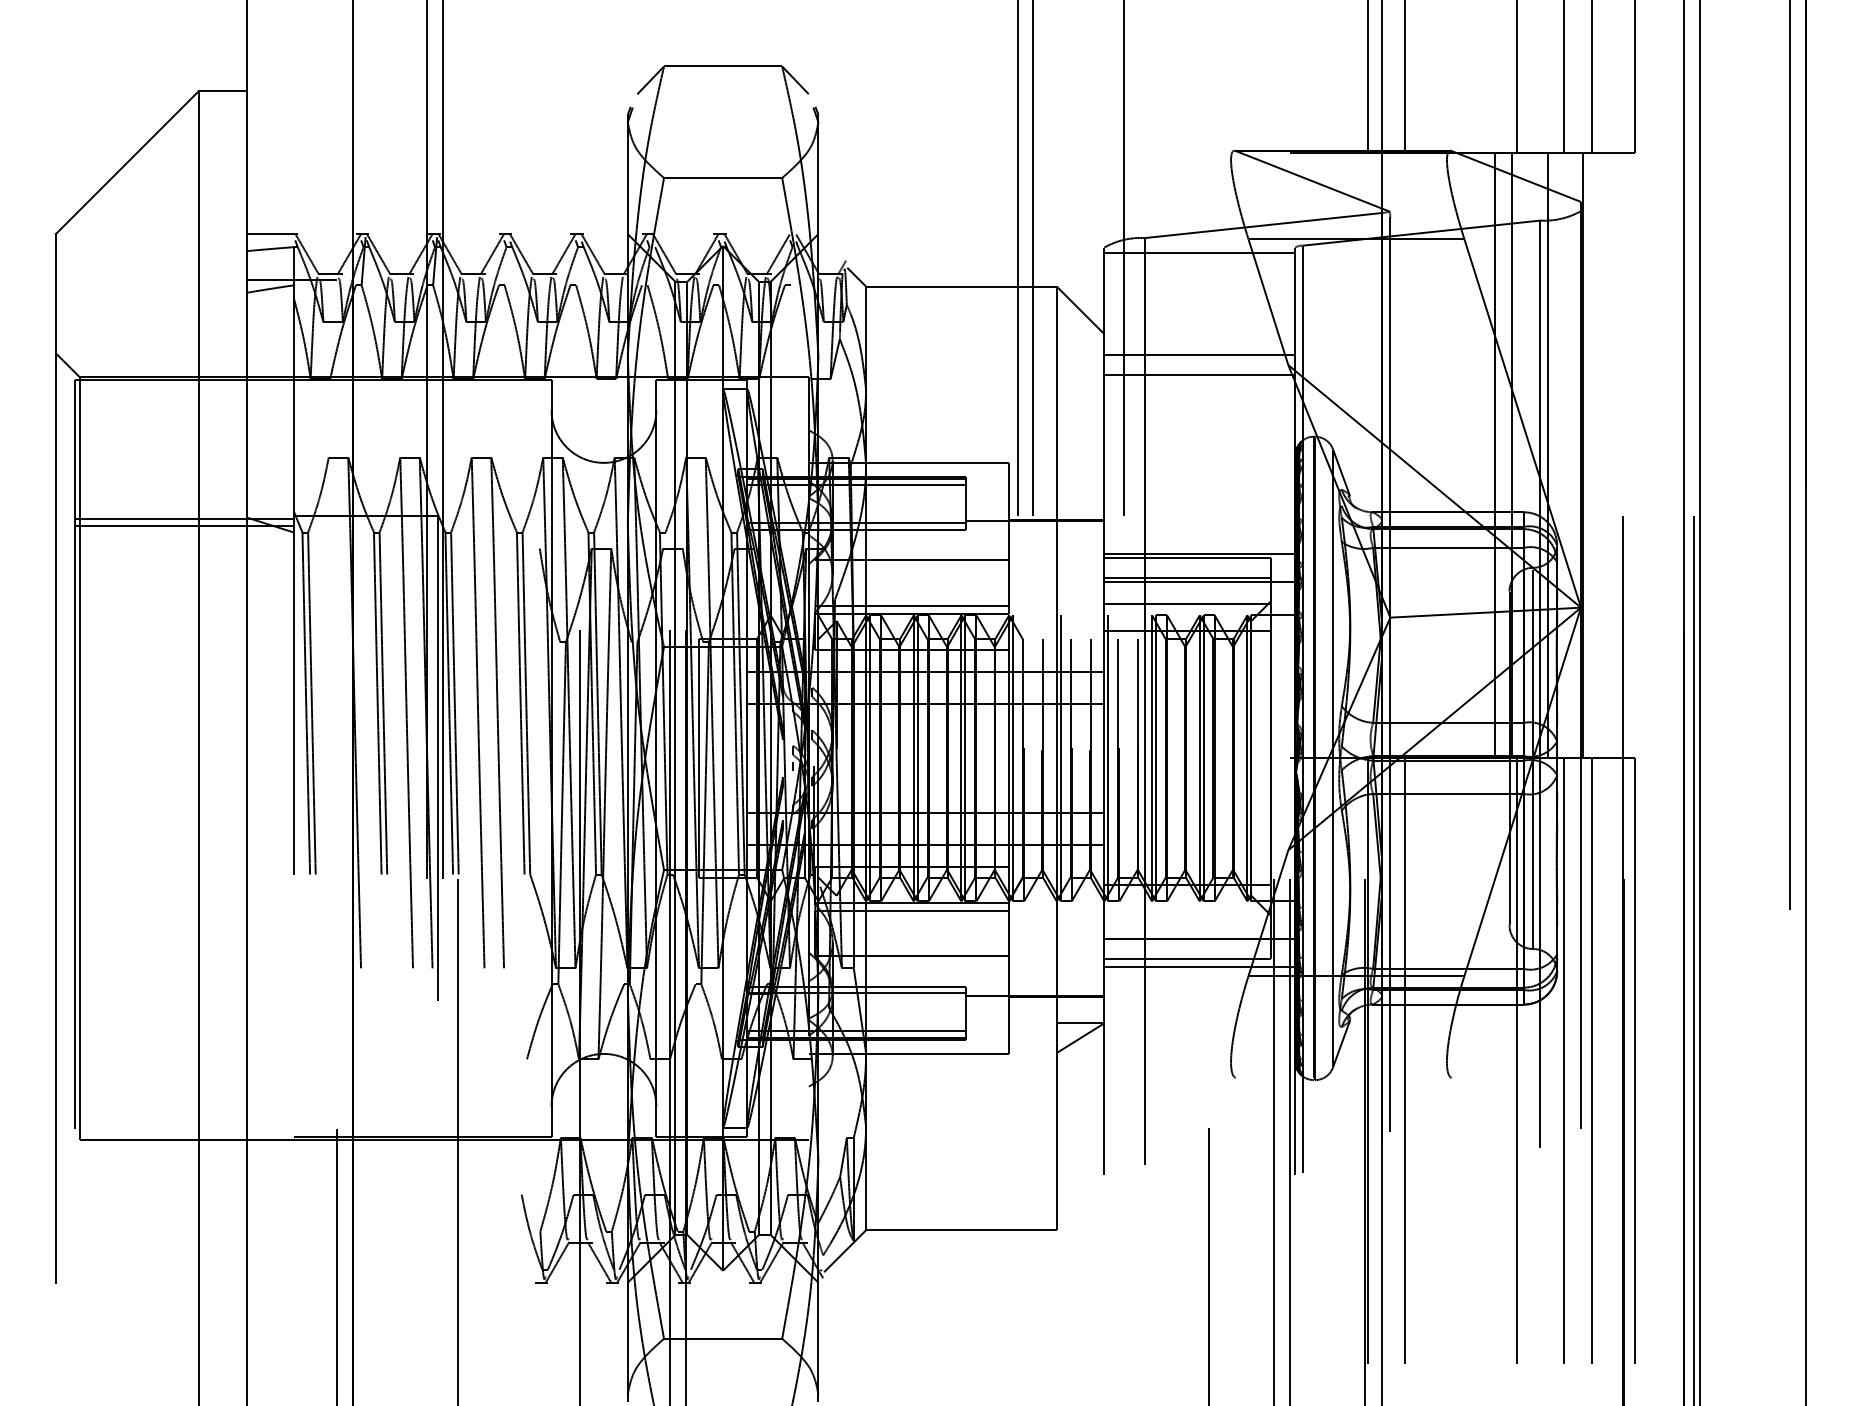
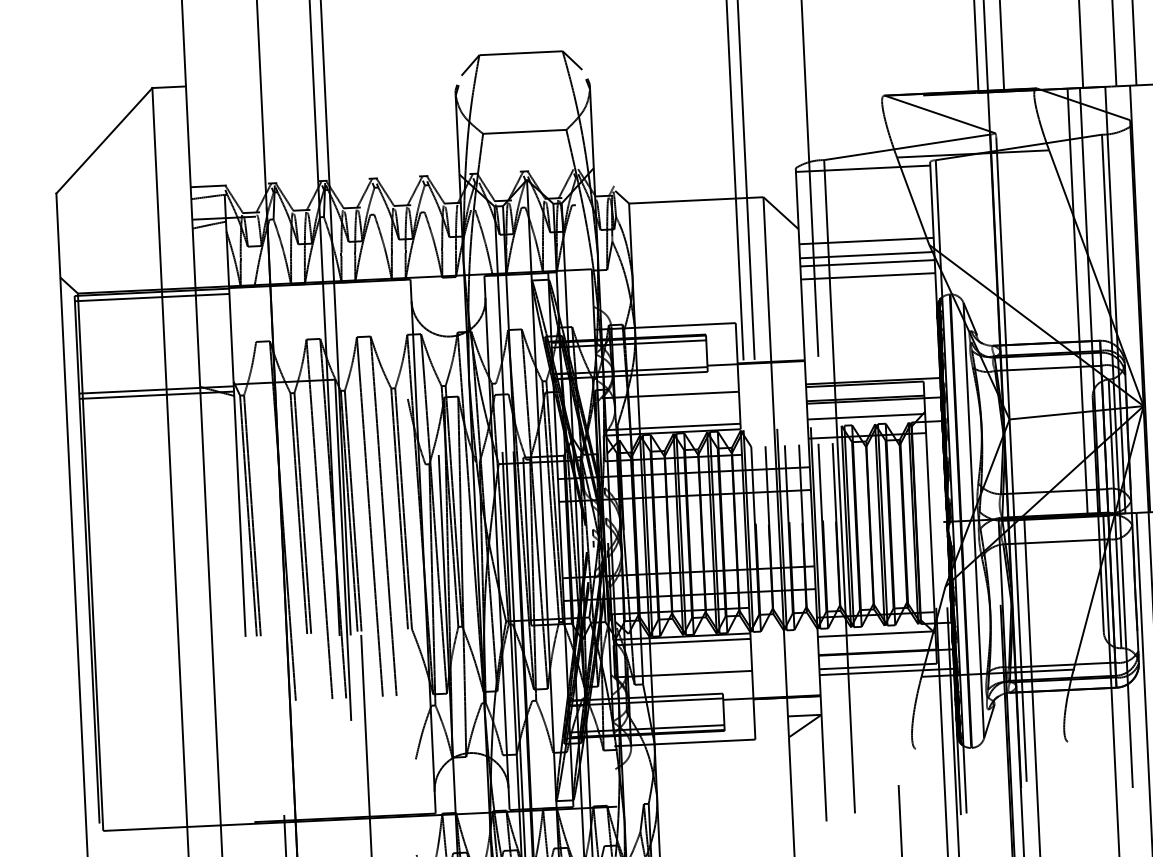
line: (184, 387) -> (152, 297), added
line: (1199, 387) -> (867, 263), added
line: (1199, 405) -> (868, 276), added
line: (1187, 912) -> (876, 634), added

